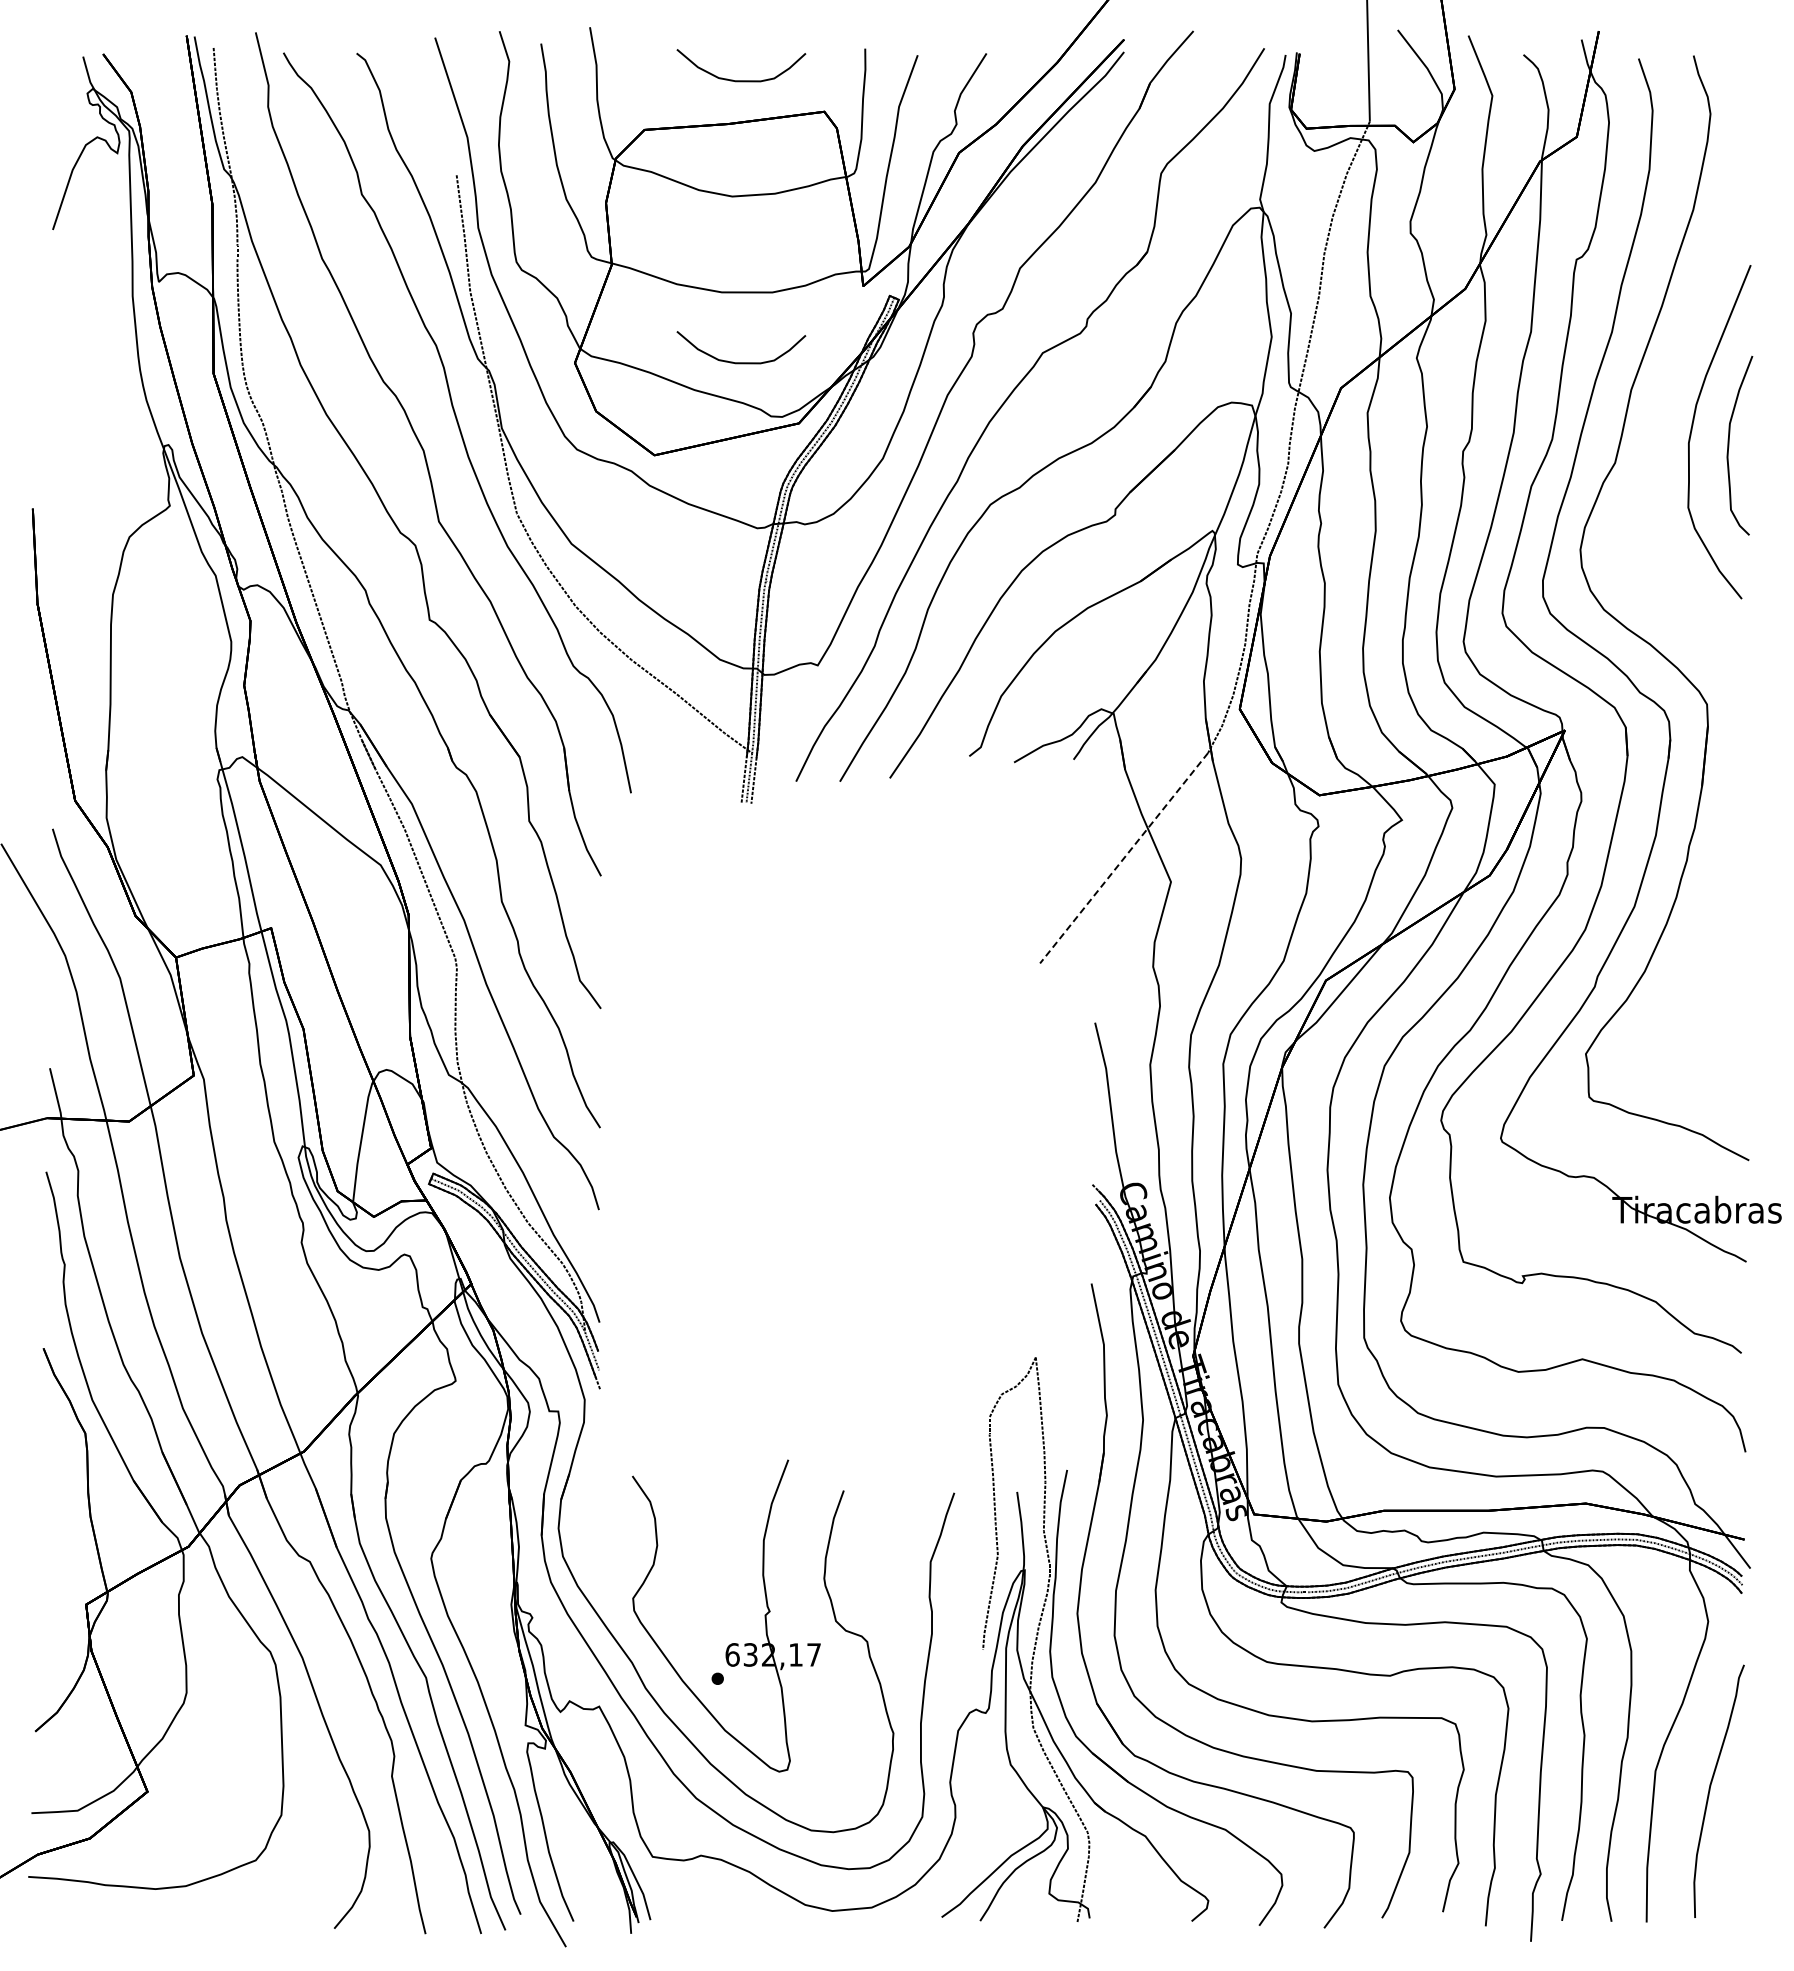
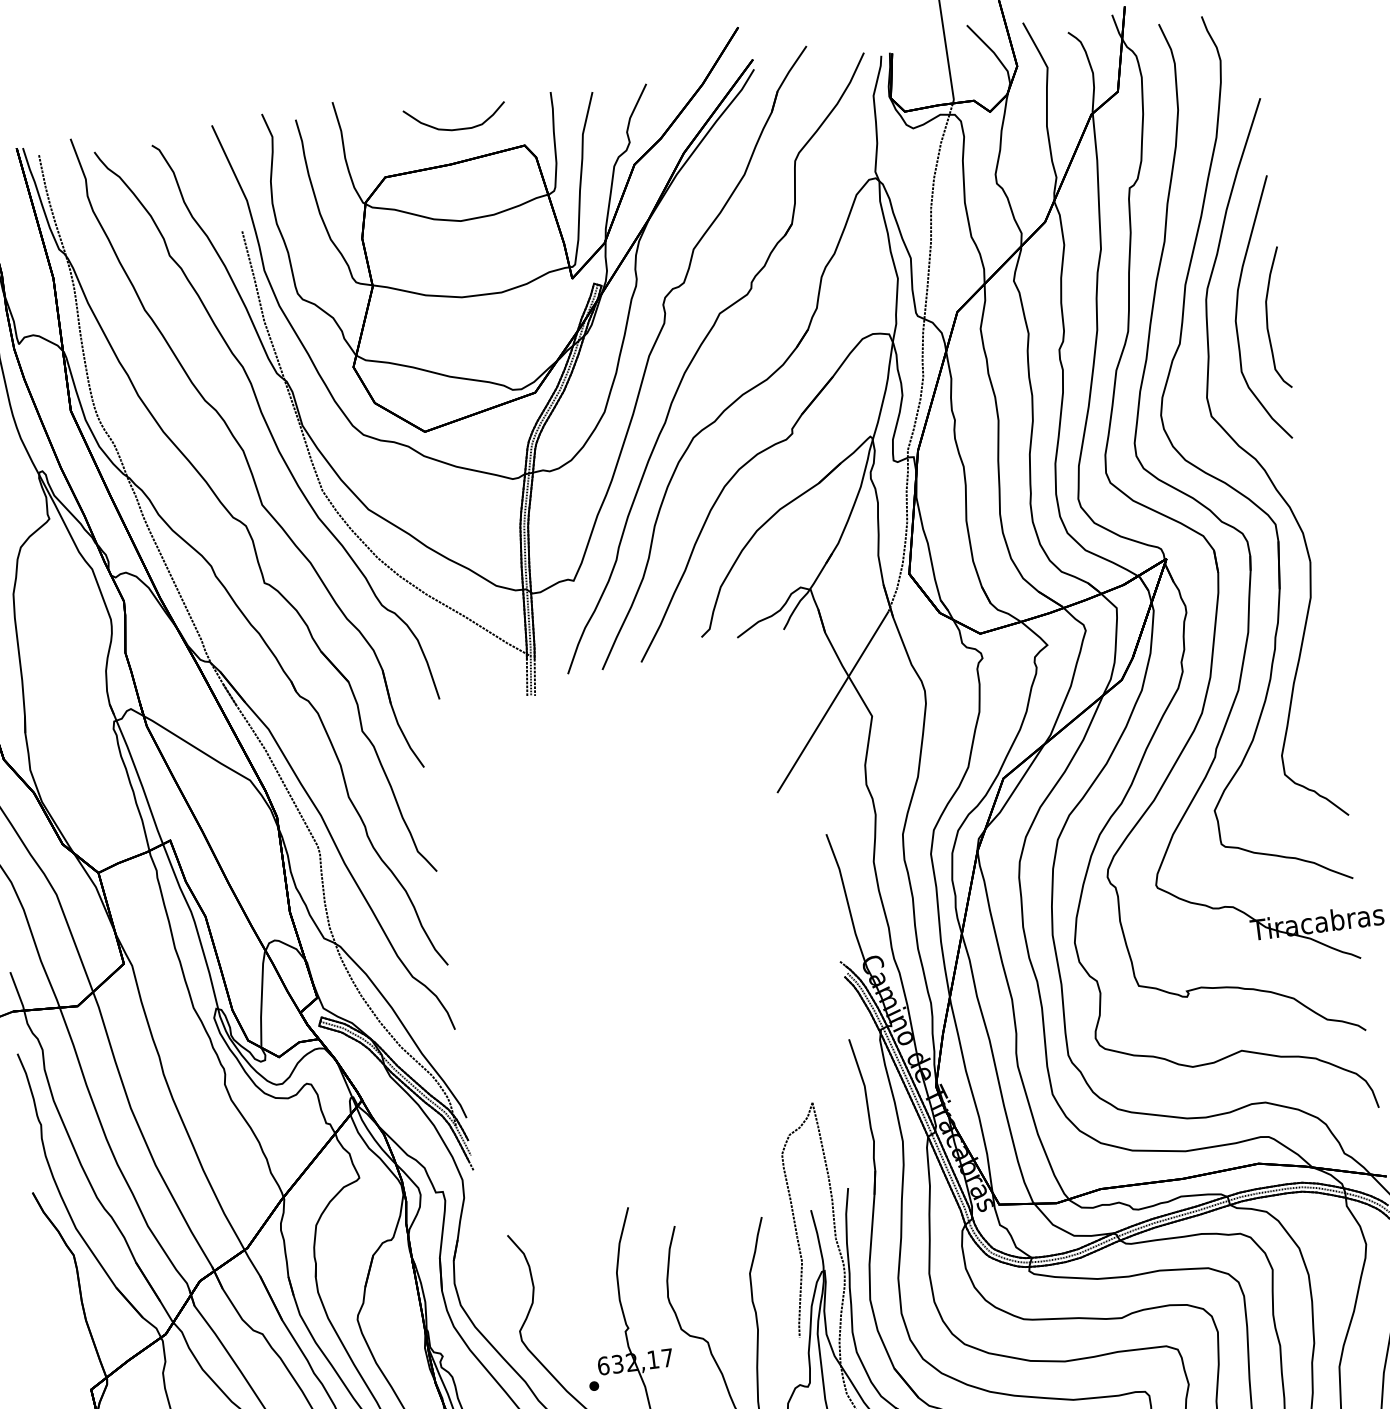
part: (741, 362) -> (484, 350), removed
part: (1697, 624) -> (1260, 462), added
line: (1124, 858) -> (833, 702), dashed -> solid

